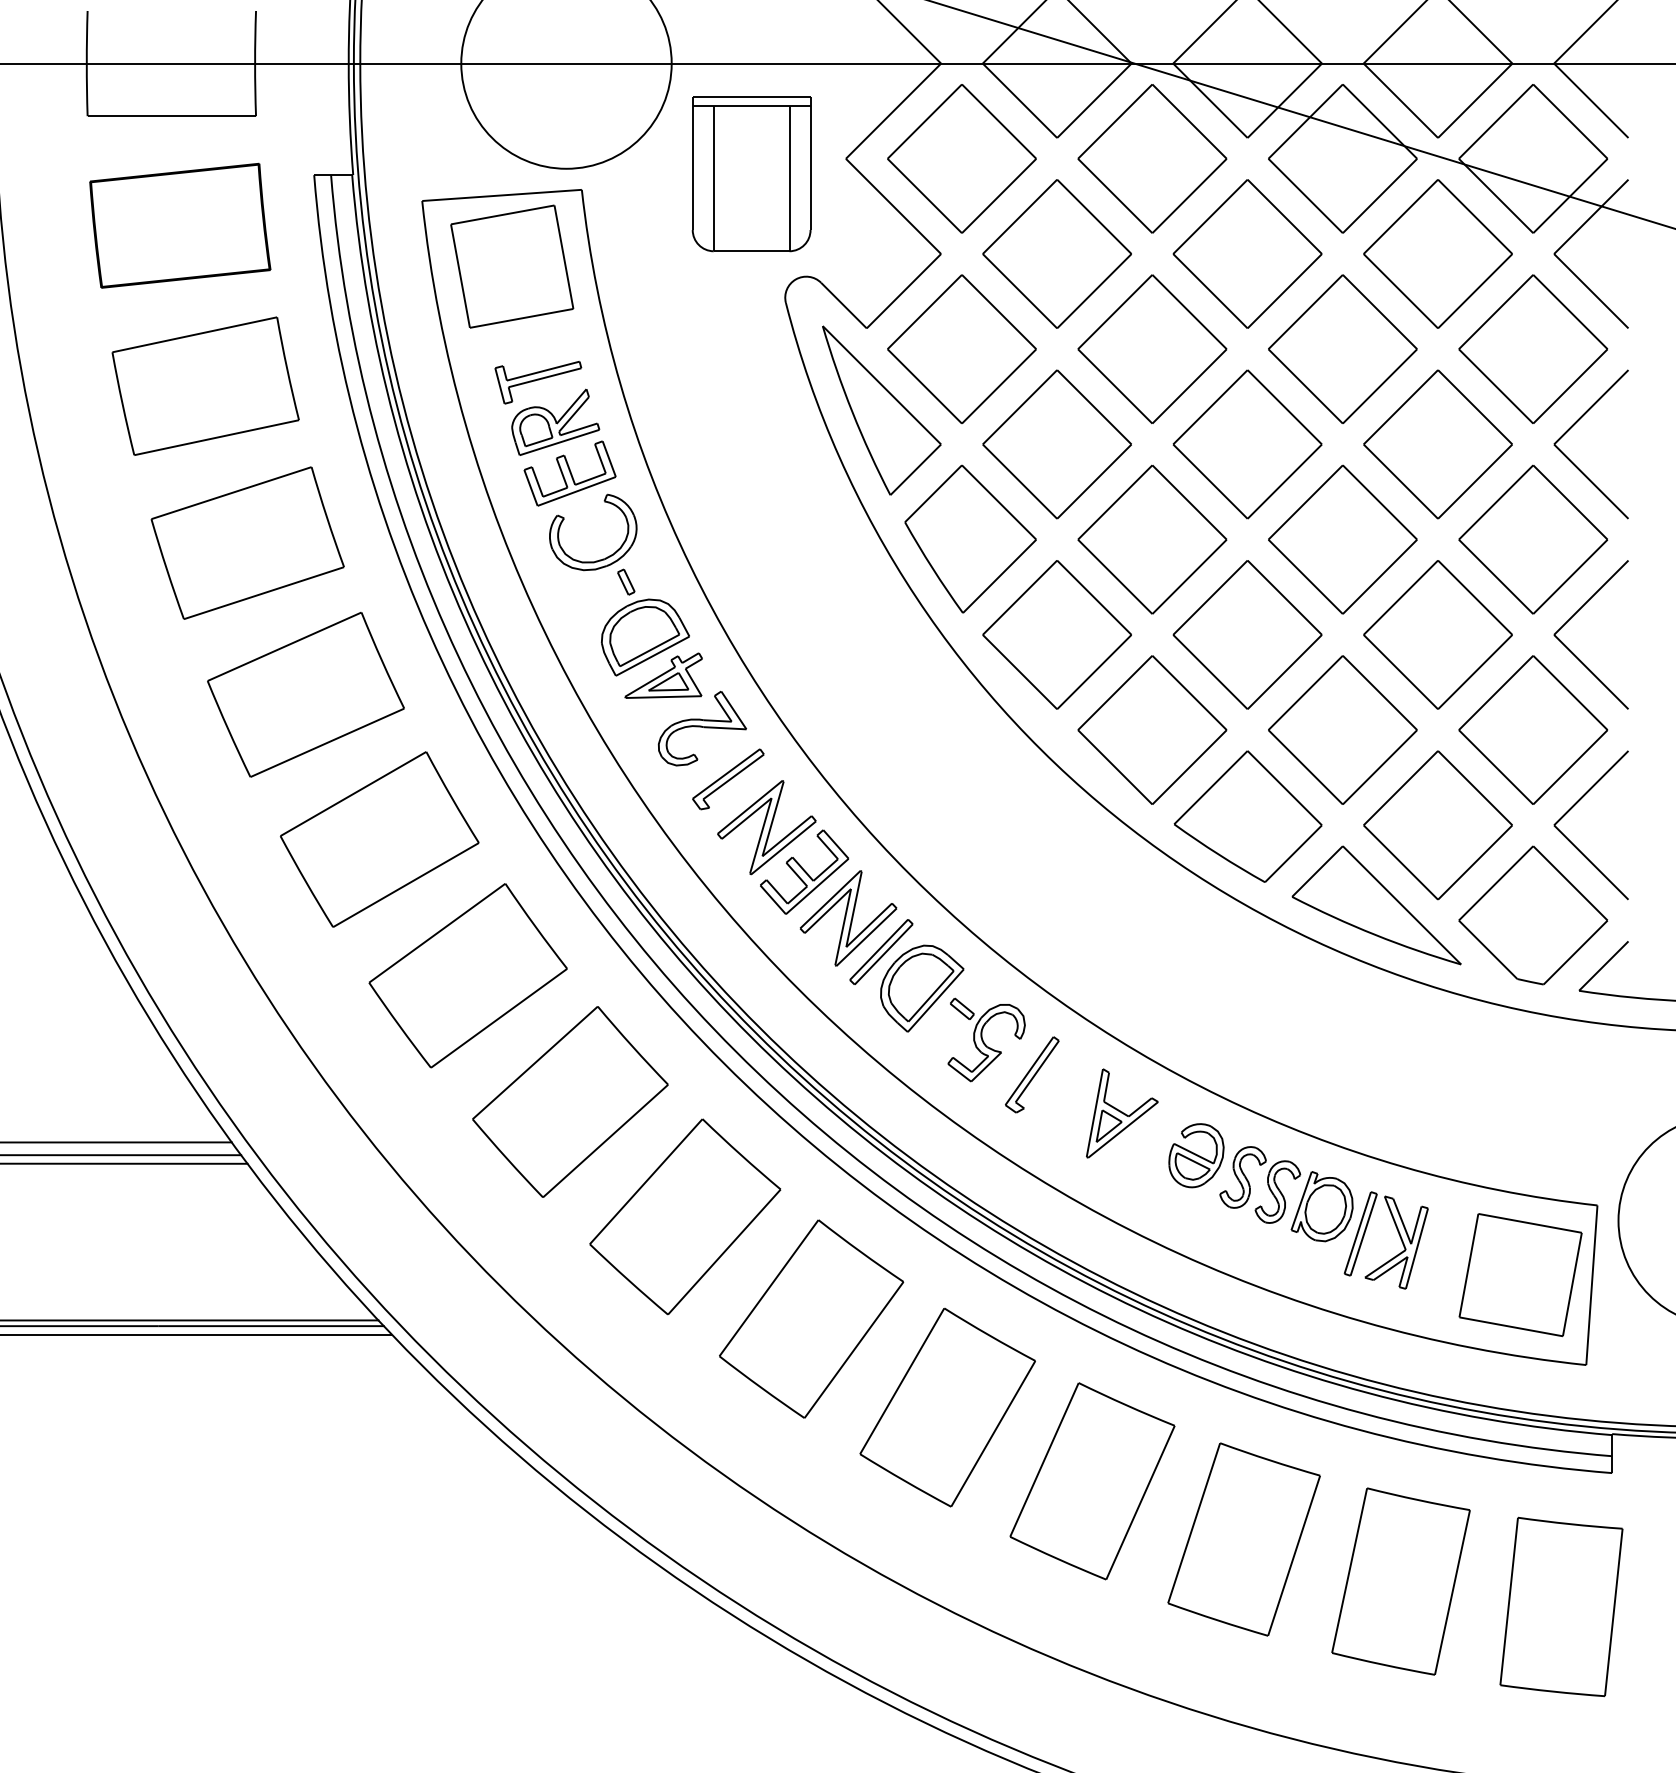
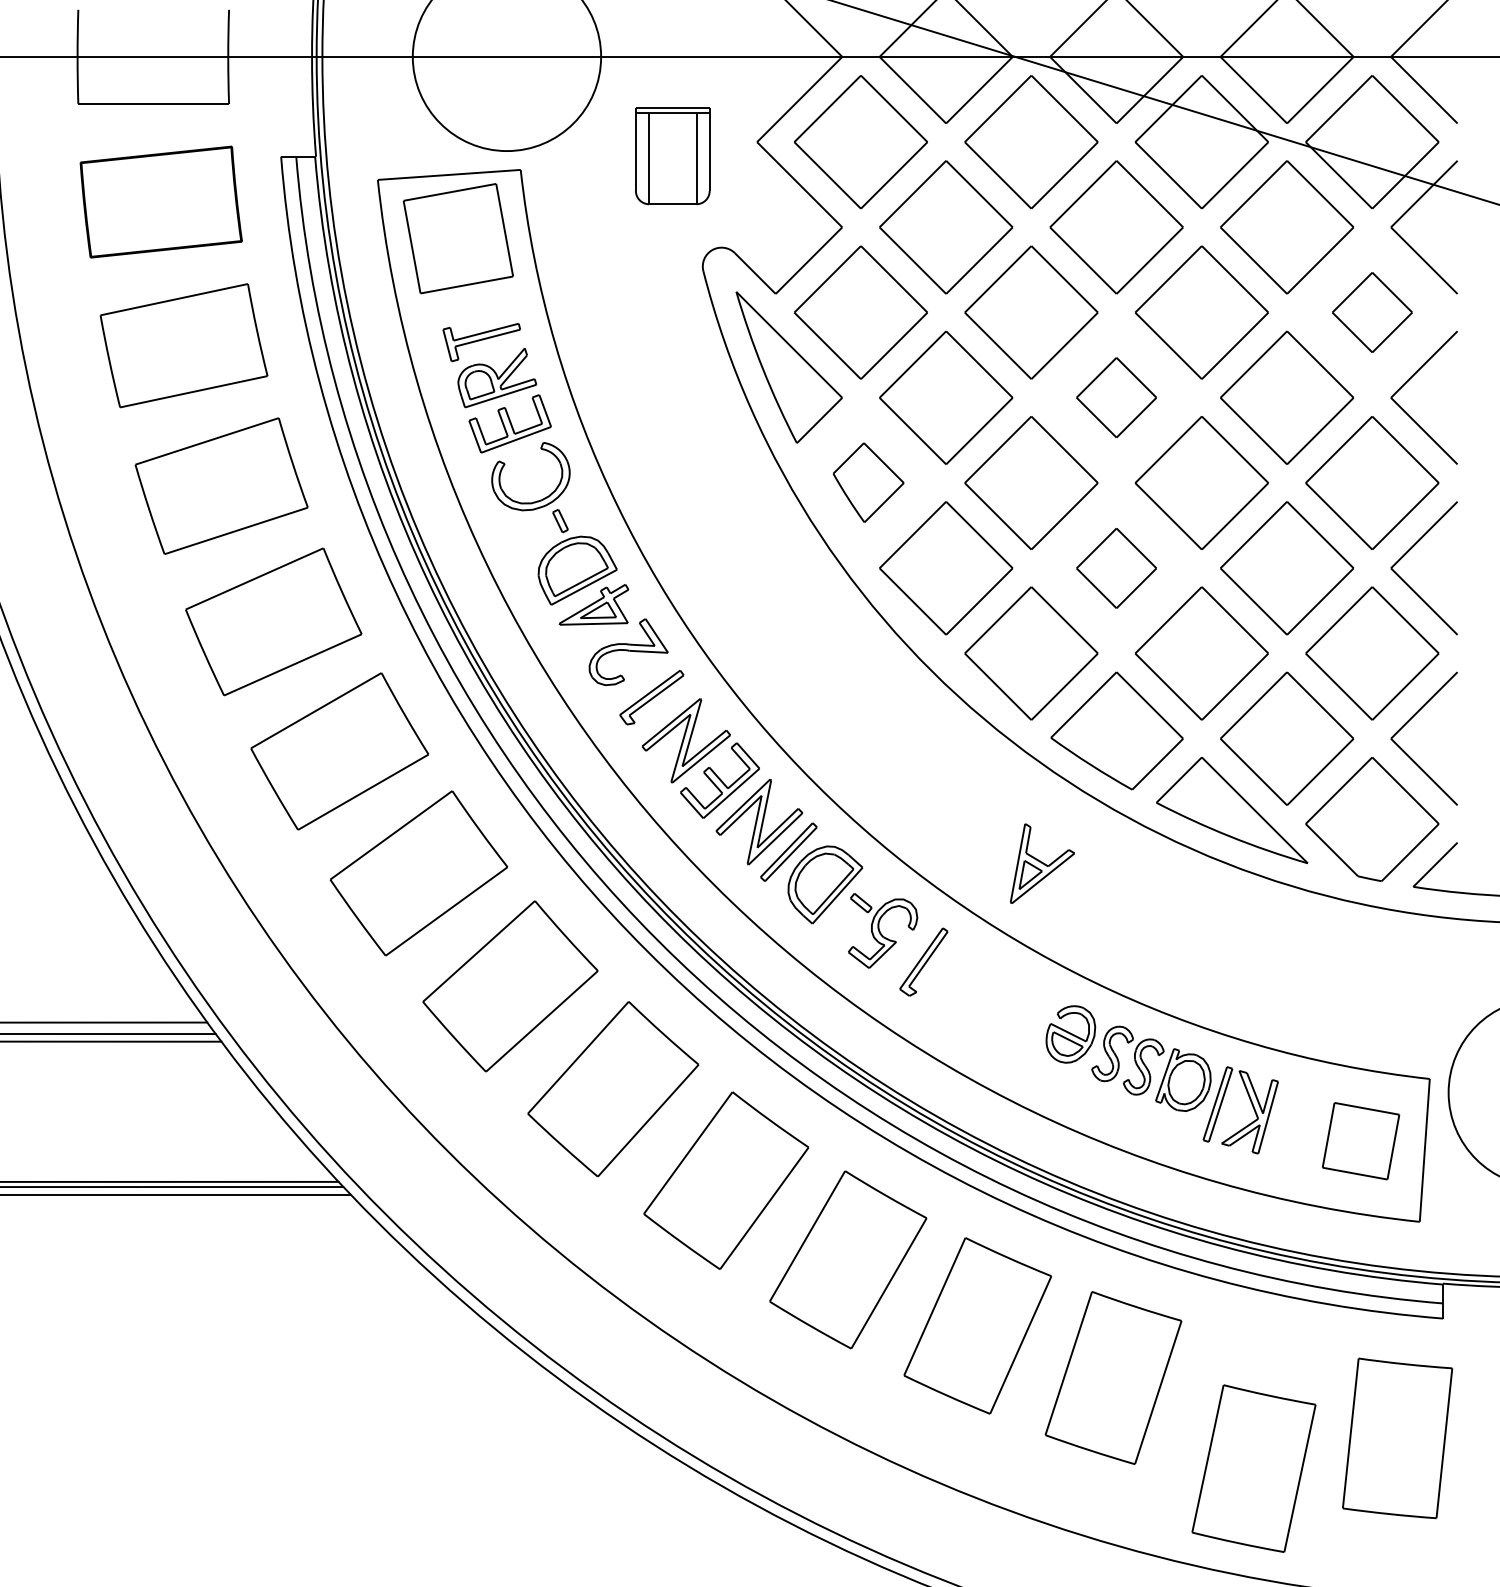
part: (751, 173) -> (672, 155), size x0.7
part: (1533, 349) -> (1372, 312), size x0.6
part: (1247, 444) -> (1116, 397), size x0.6
part: (970, 539) -> (868, 482), size x0.6
part: (1247, 635) -> (1116, 568), size x0.6
part: (1121, 1113) -> (1041, 863), moved
part: (1520, 1274) -> (1360, 1140), size x0.7
part: (1400, 1581) -> (1253, 1468), moved

